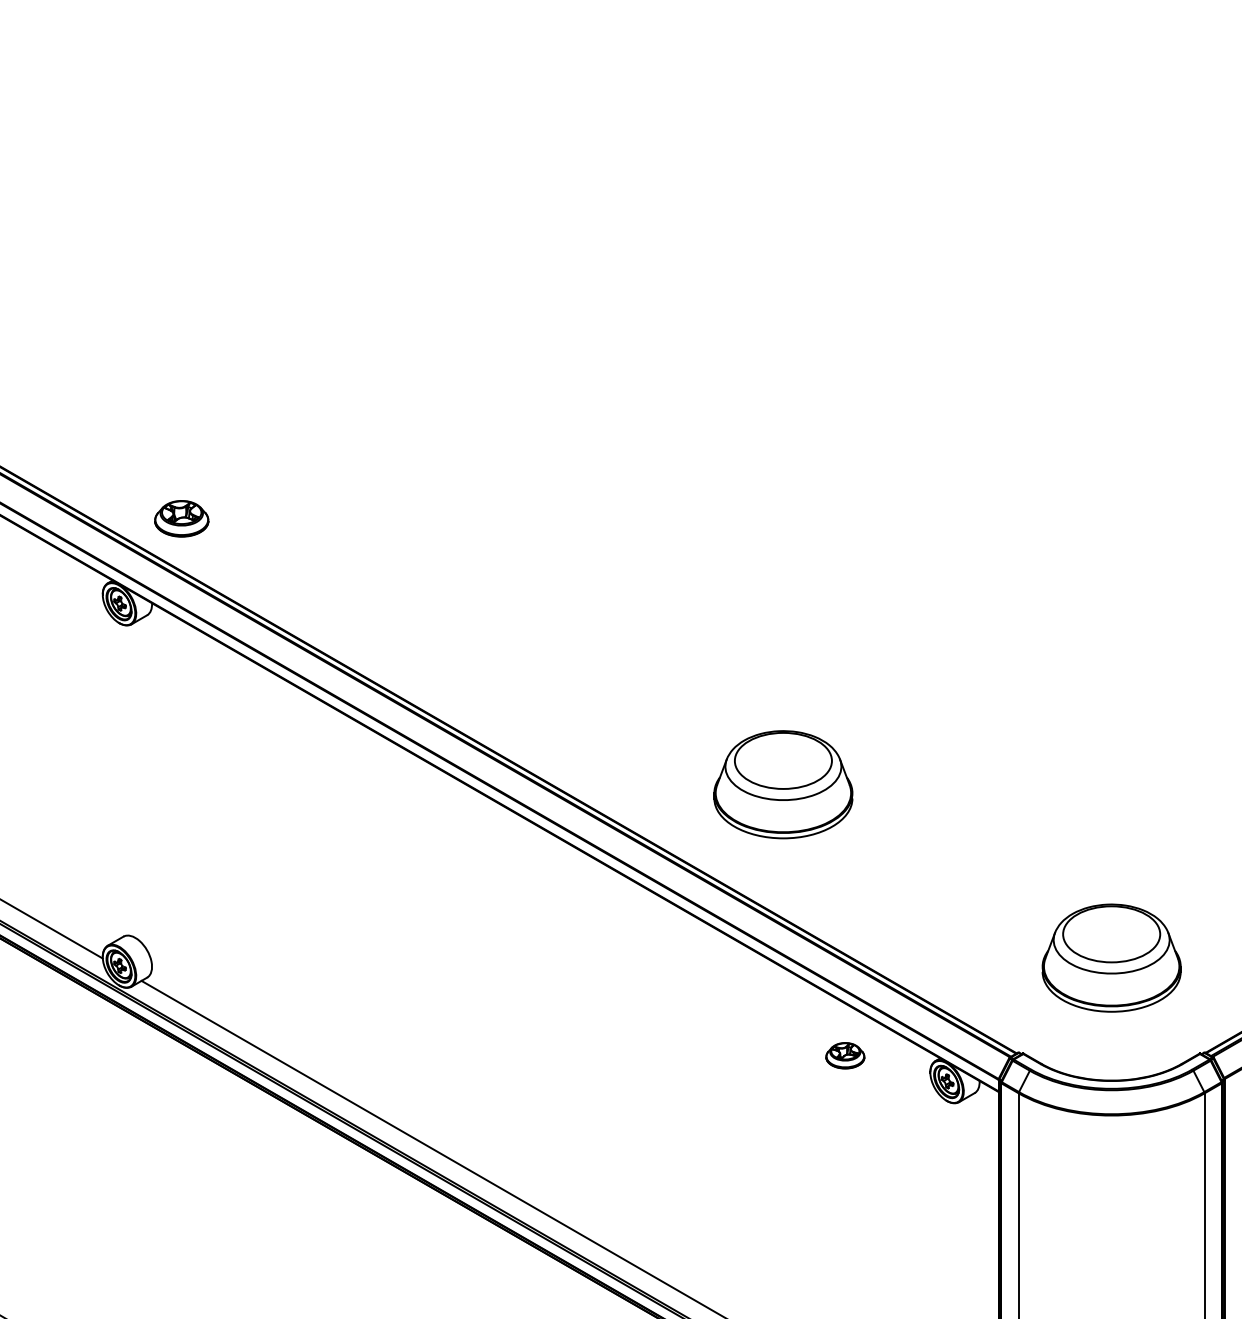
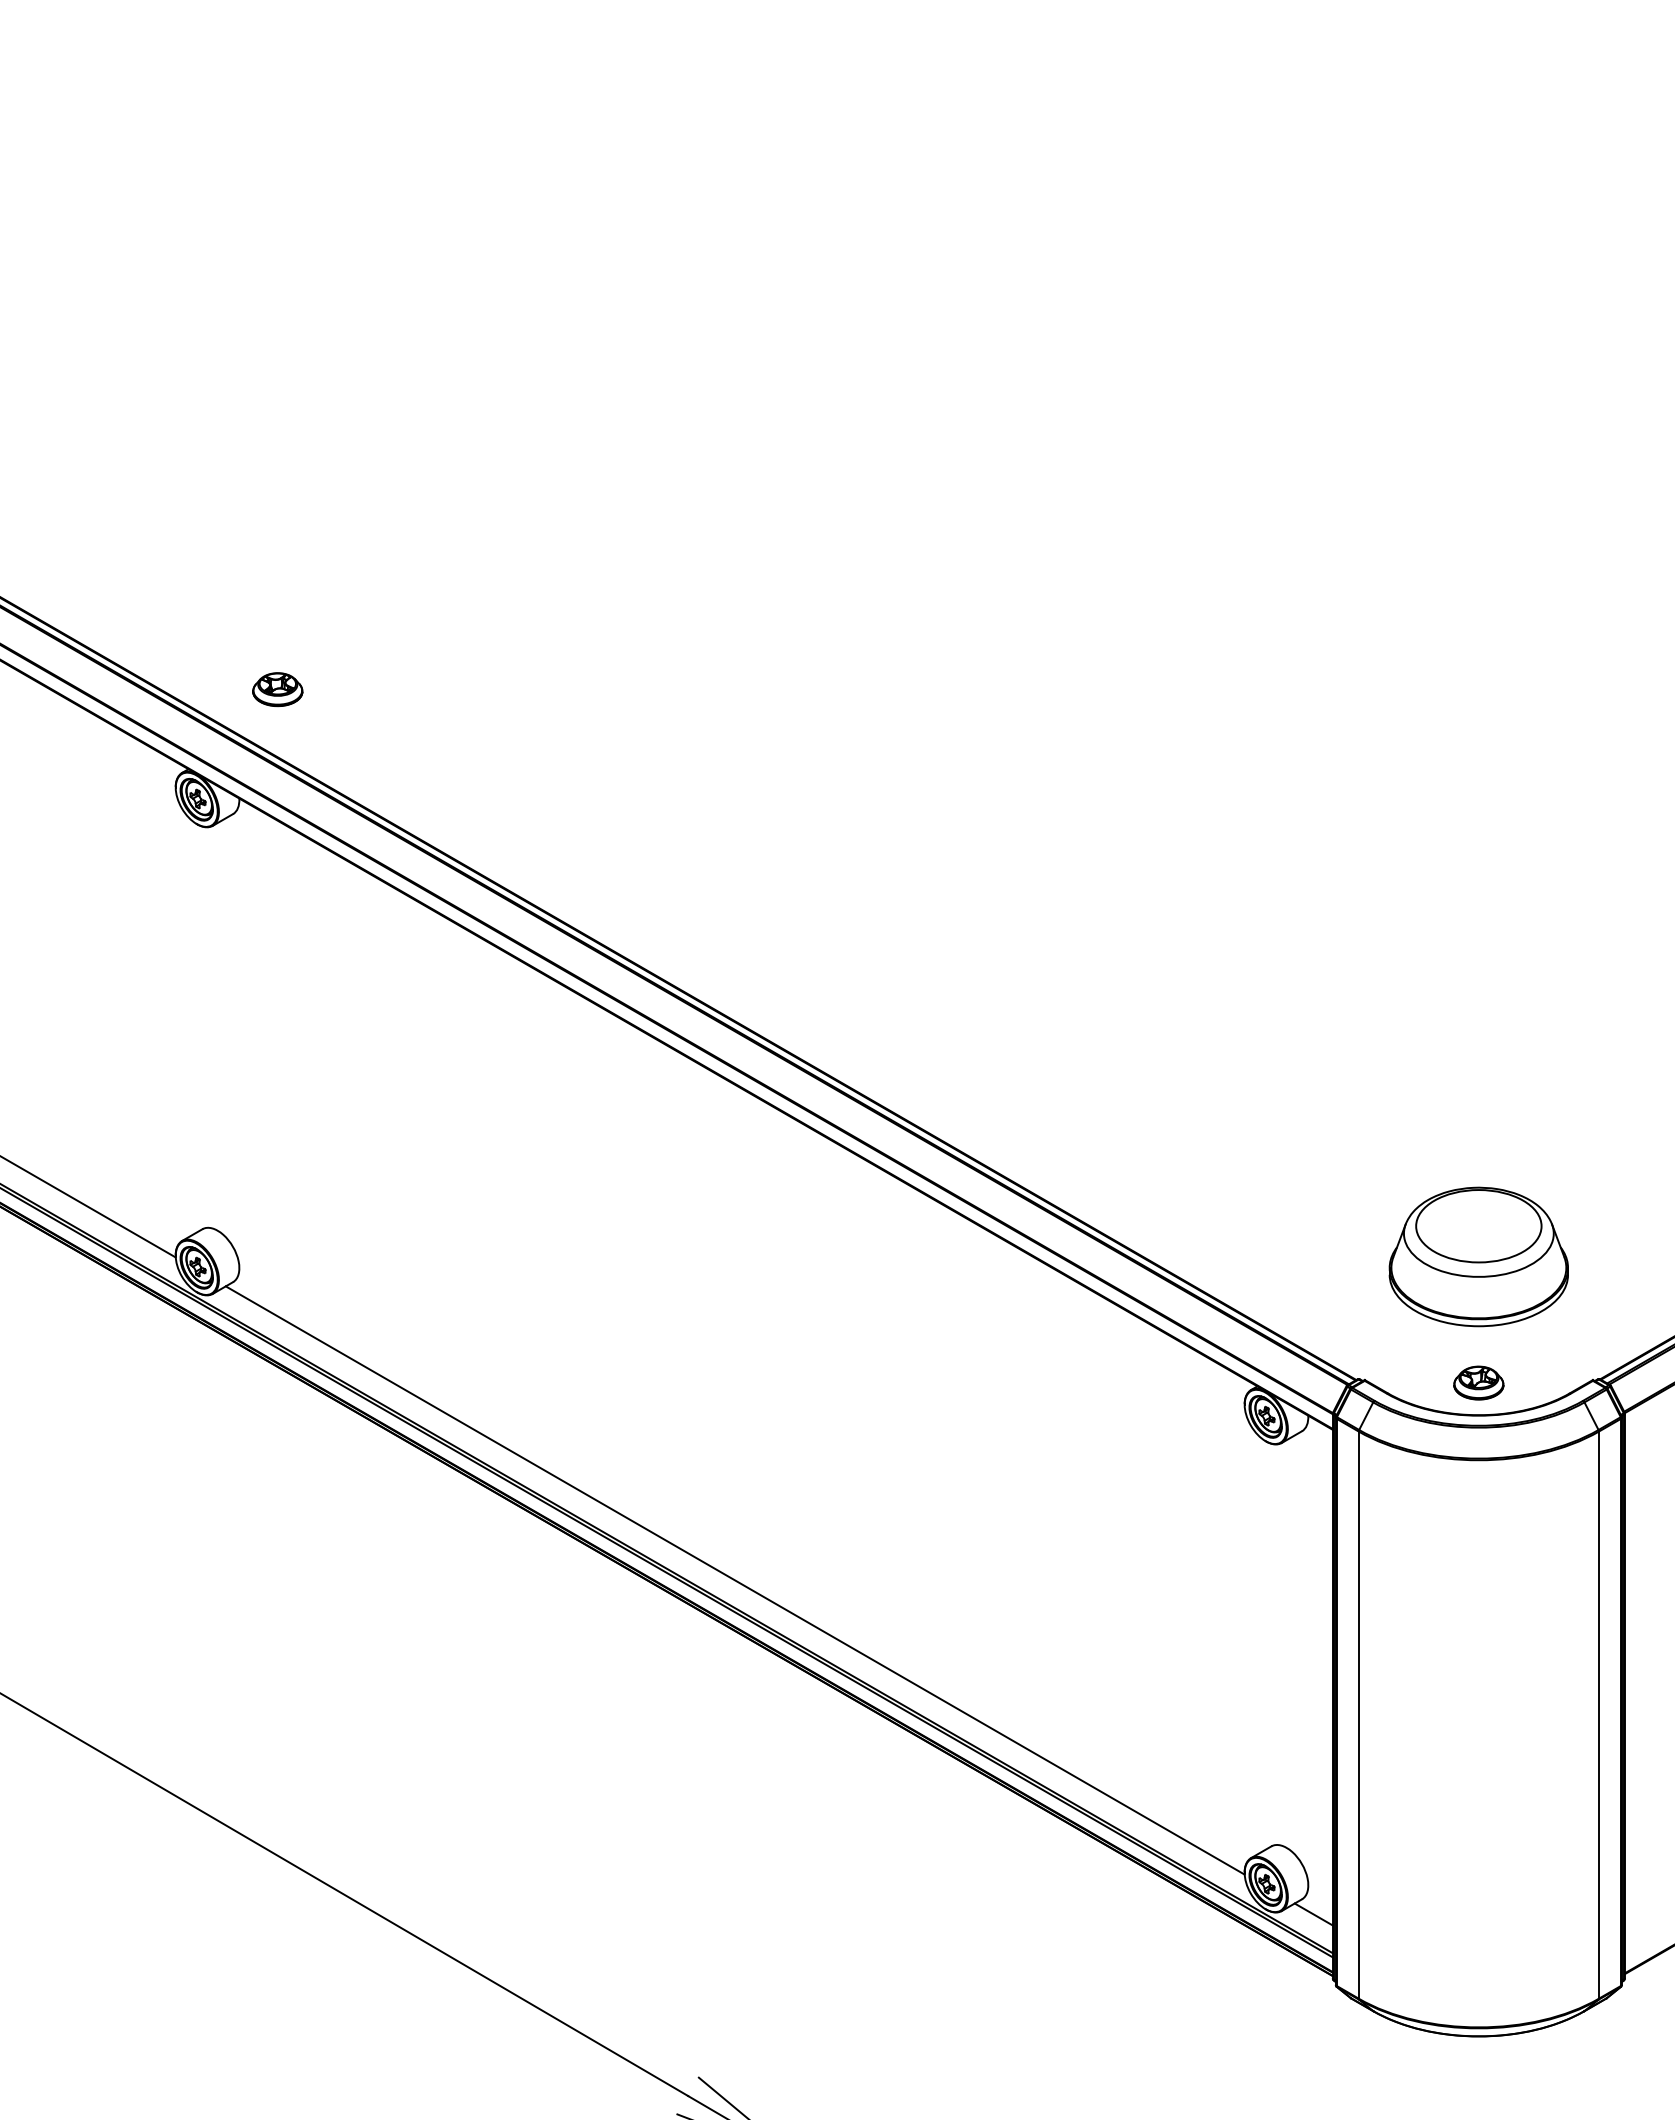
part: (181, 518) -> (277, 689), size x0.71
part: (783, 784) -> (1054, 1032), removed
part: (845, 1055) -> (1478, 1382), moved

